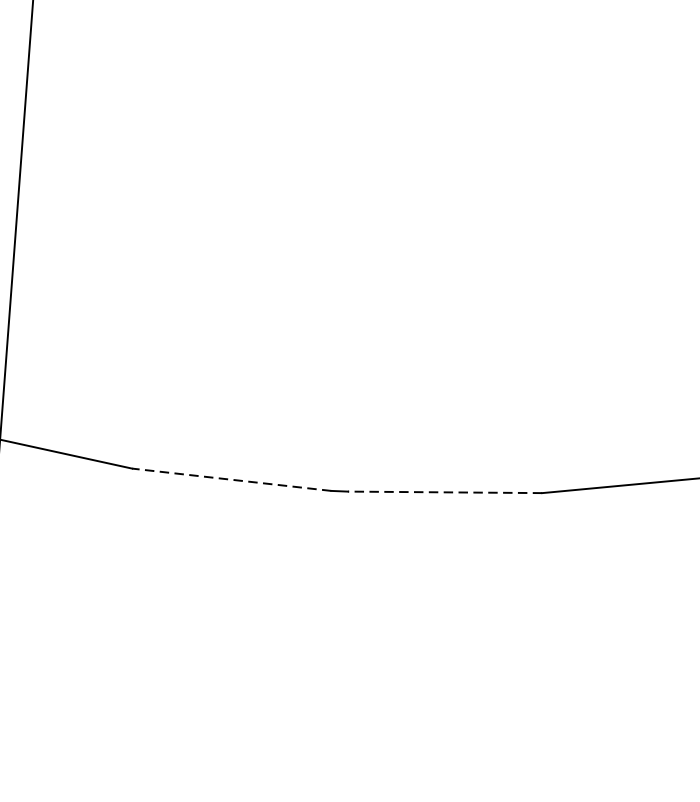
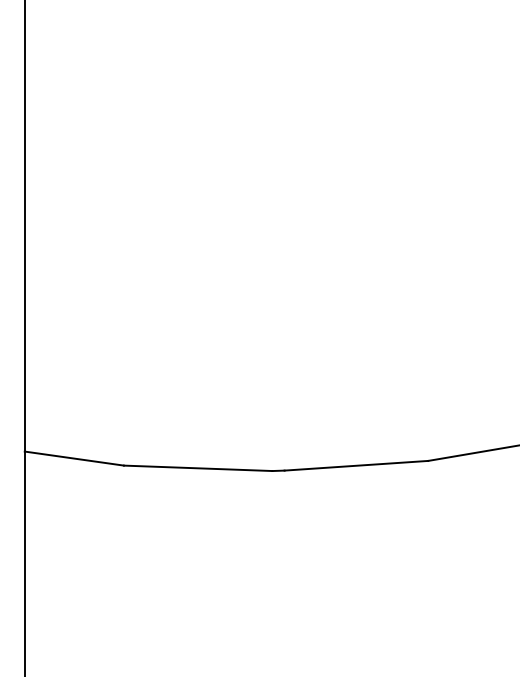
line: (230, 479) -> (197, 468), dashed -> solid
line: (445, 492) -> (356, 465), dashed -> solid

